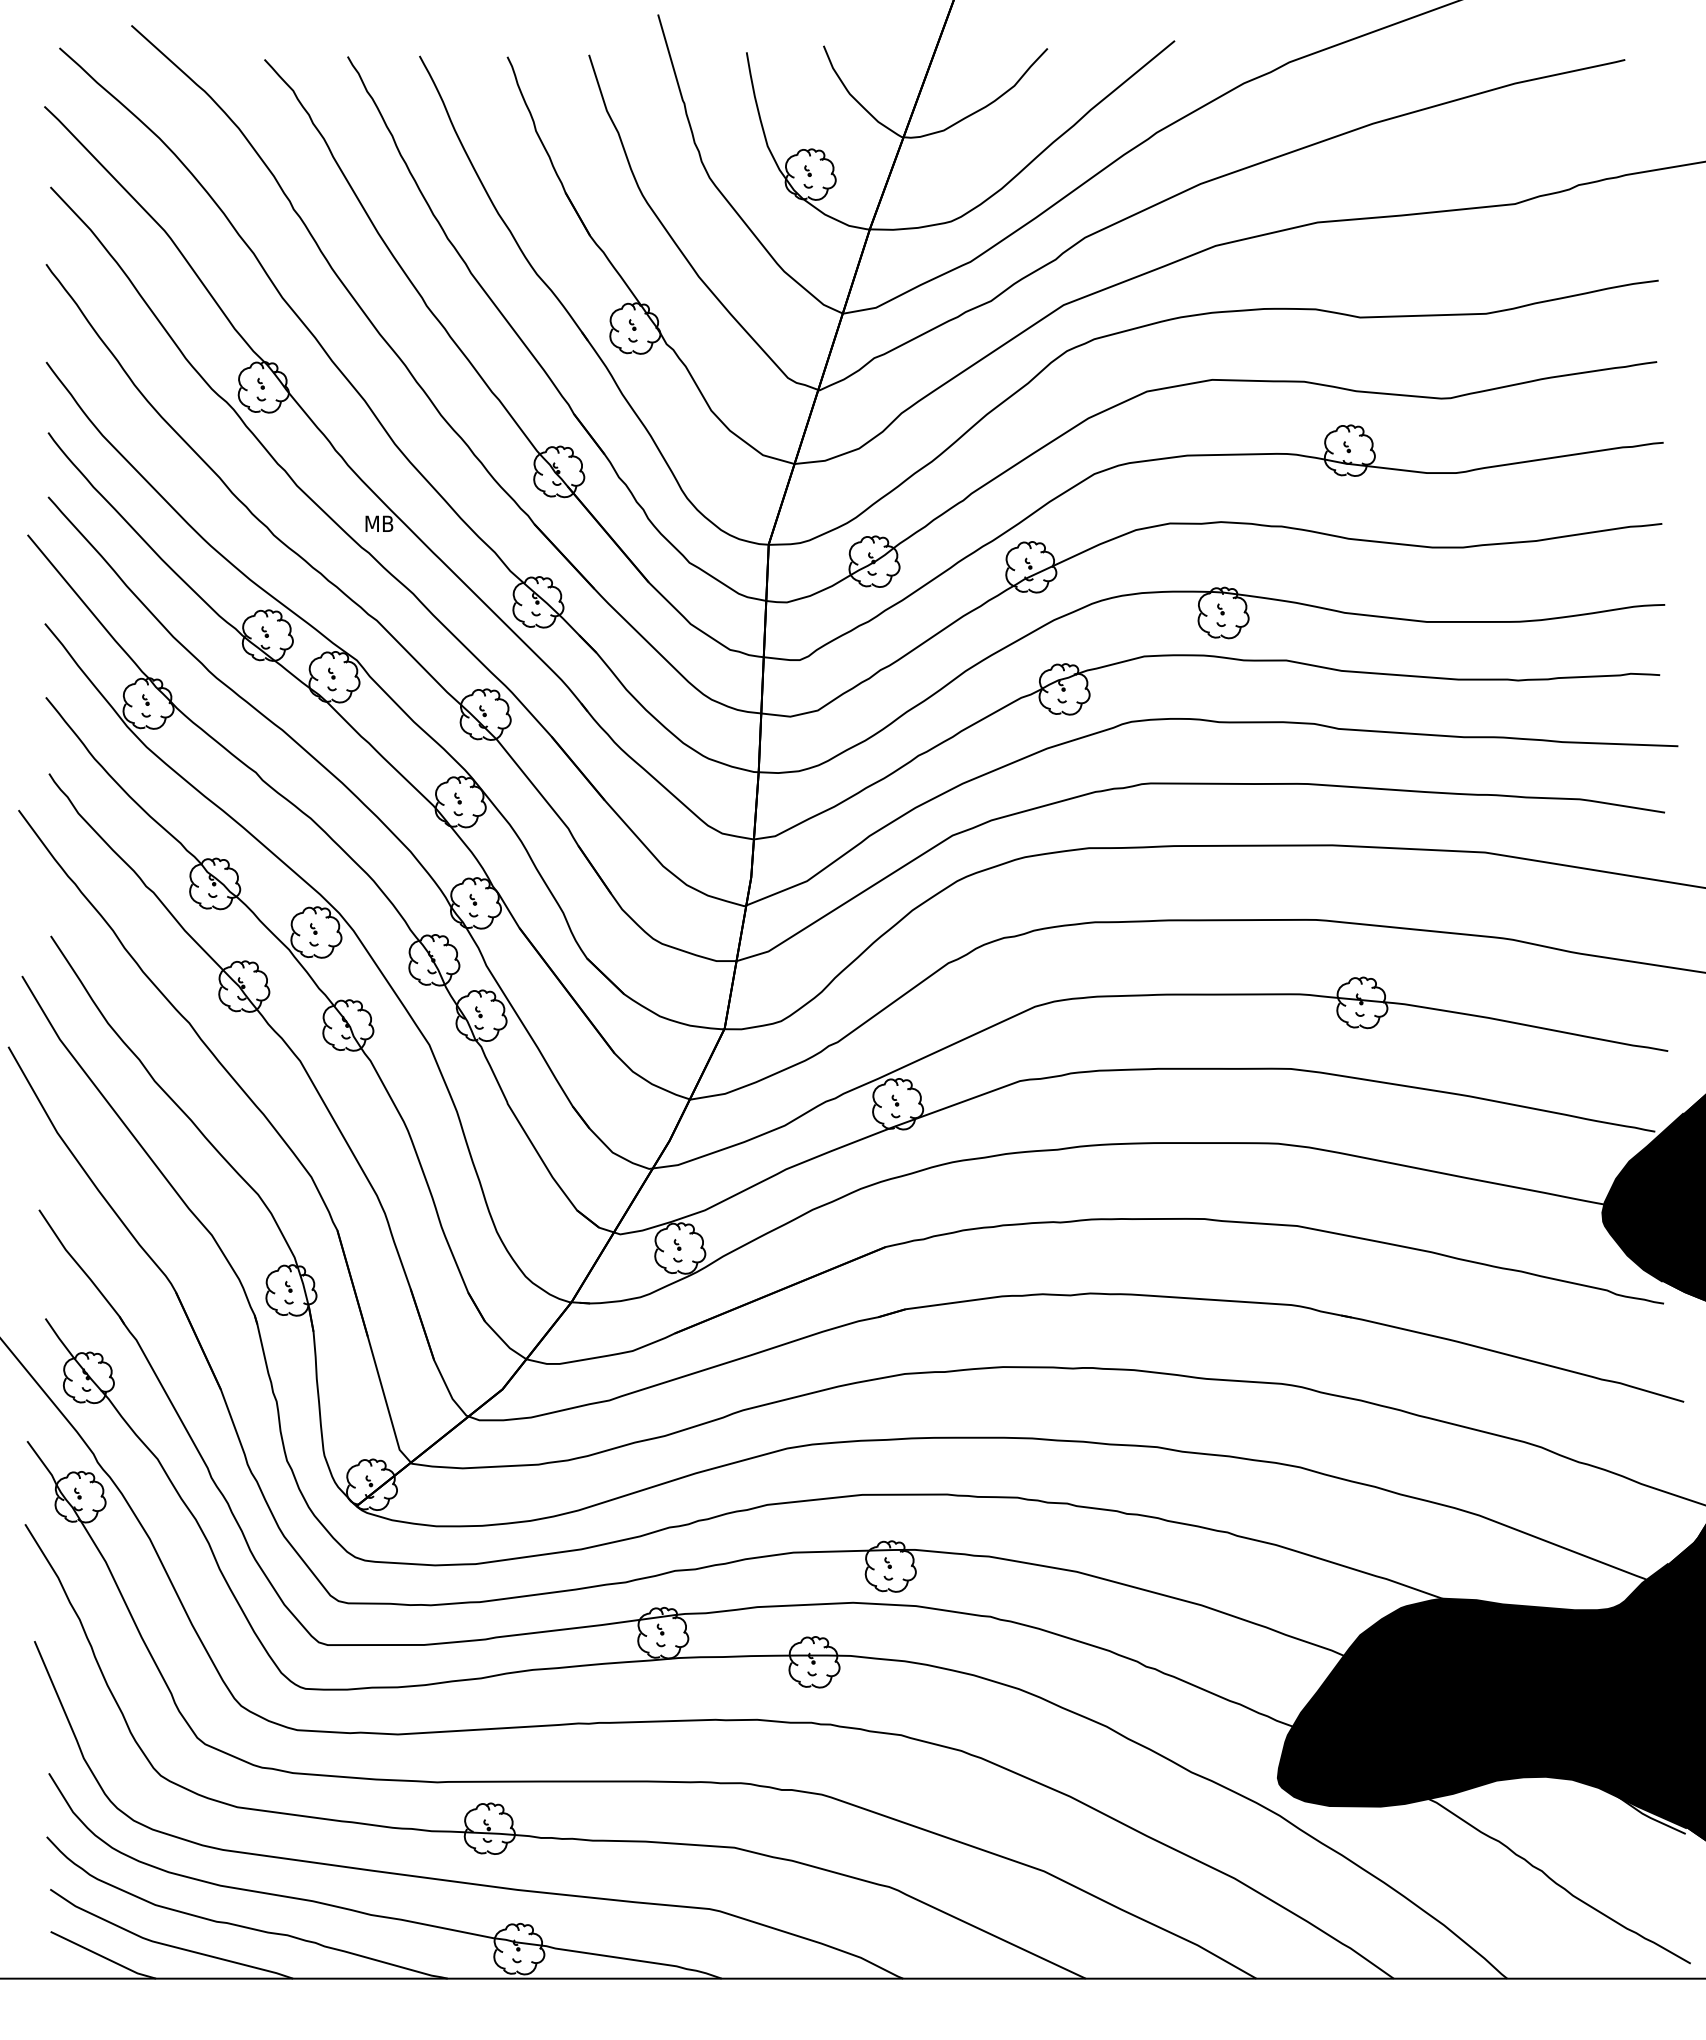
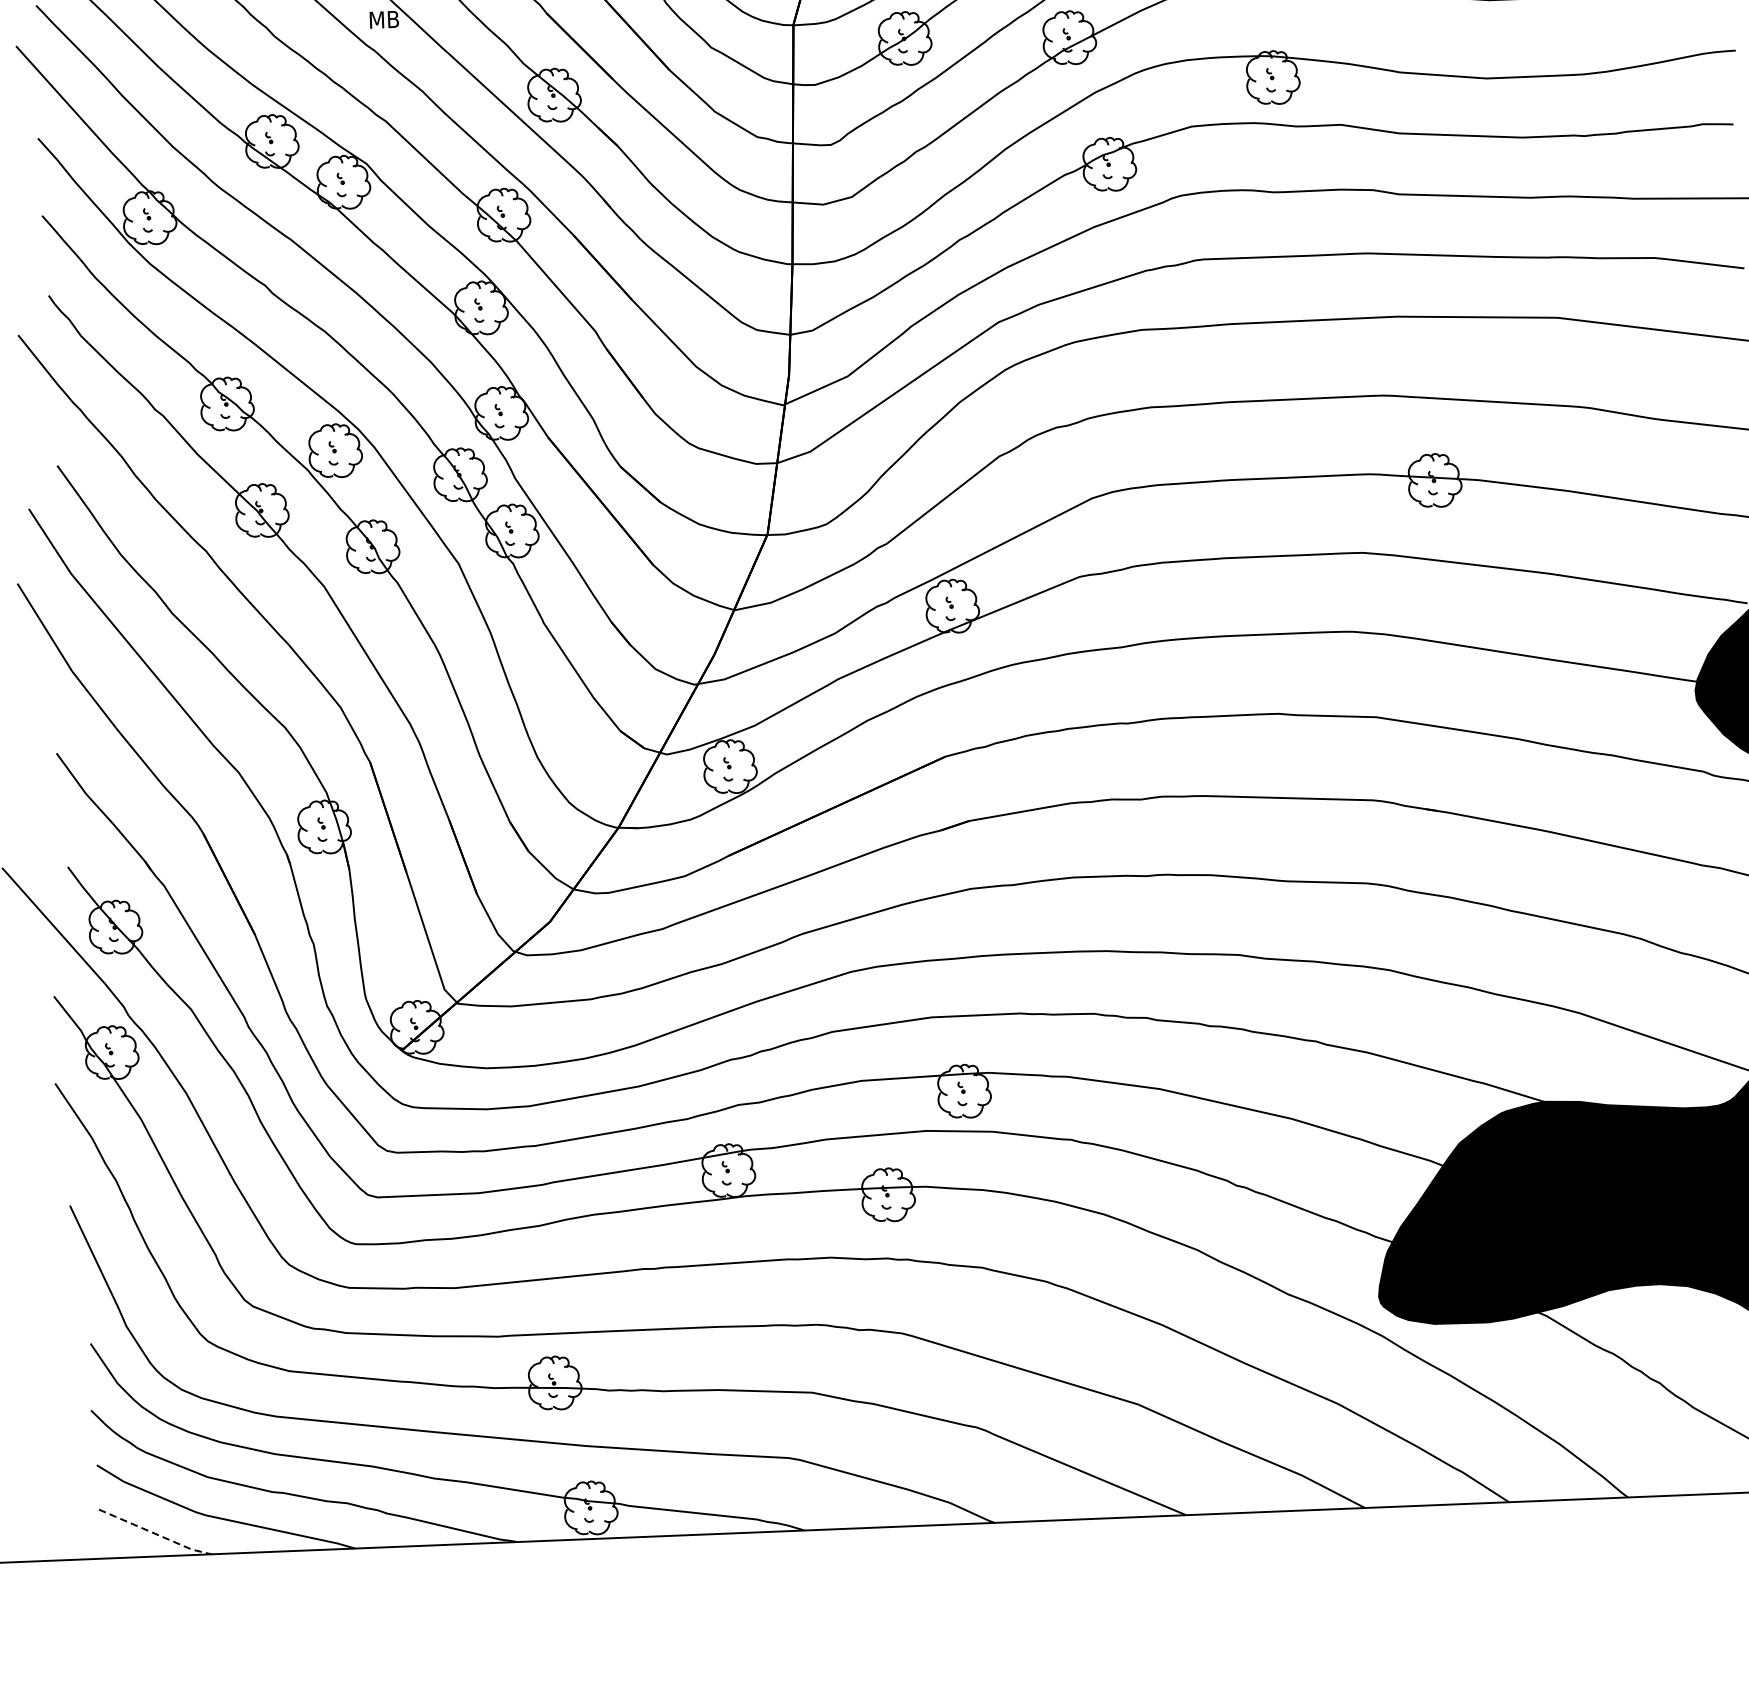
line: (103, 1957) -> (155, 1534), solid -> dashed

